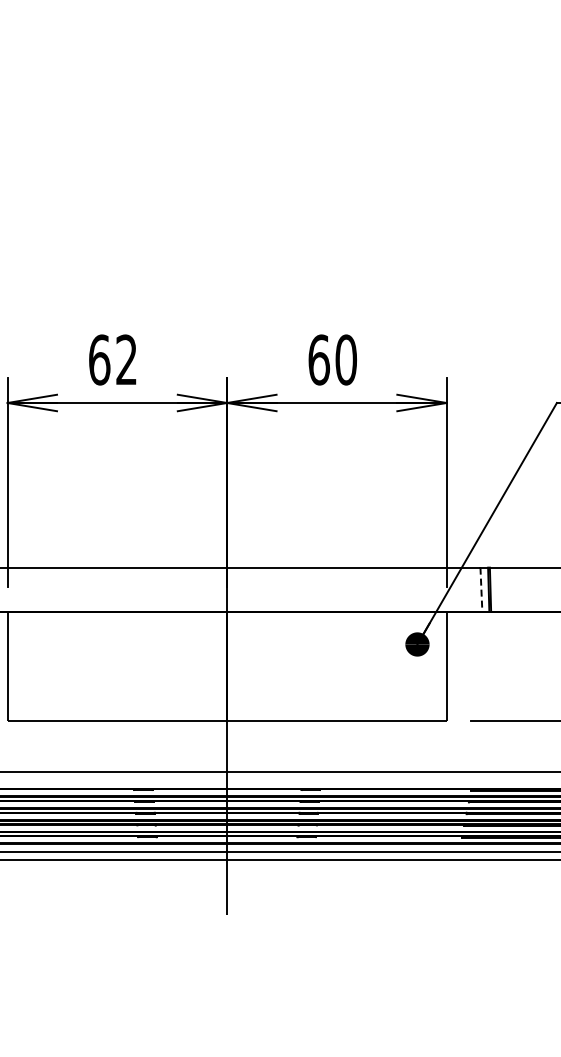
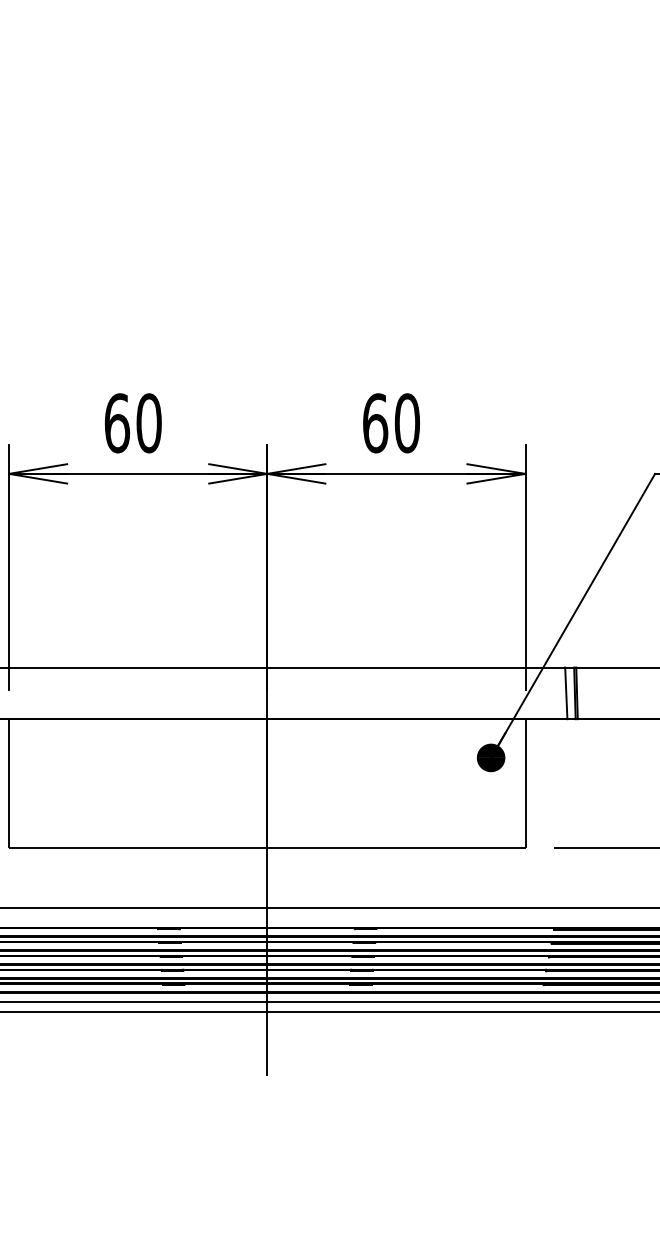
text: (126, 359) -> (148, 422), 62 -> 60
line: (481, 589) -> (566, 693), dashed -> solid

